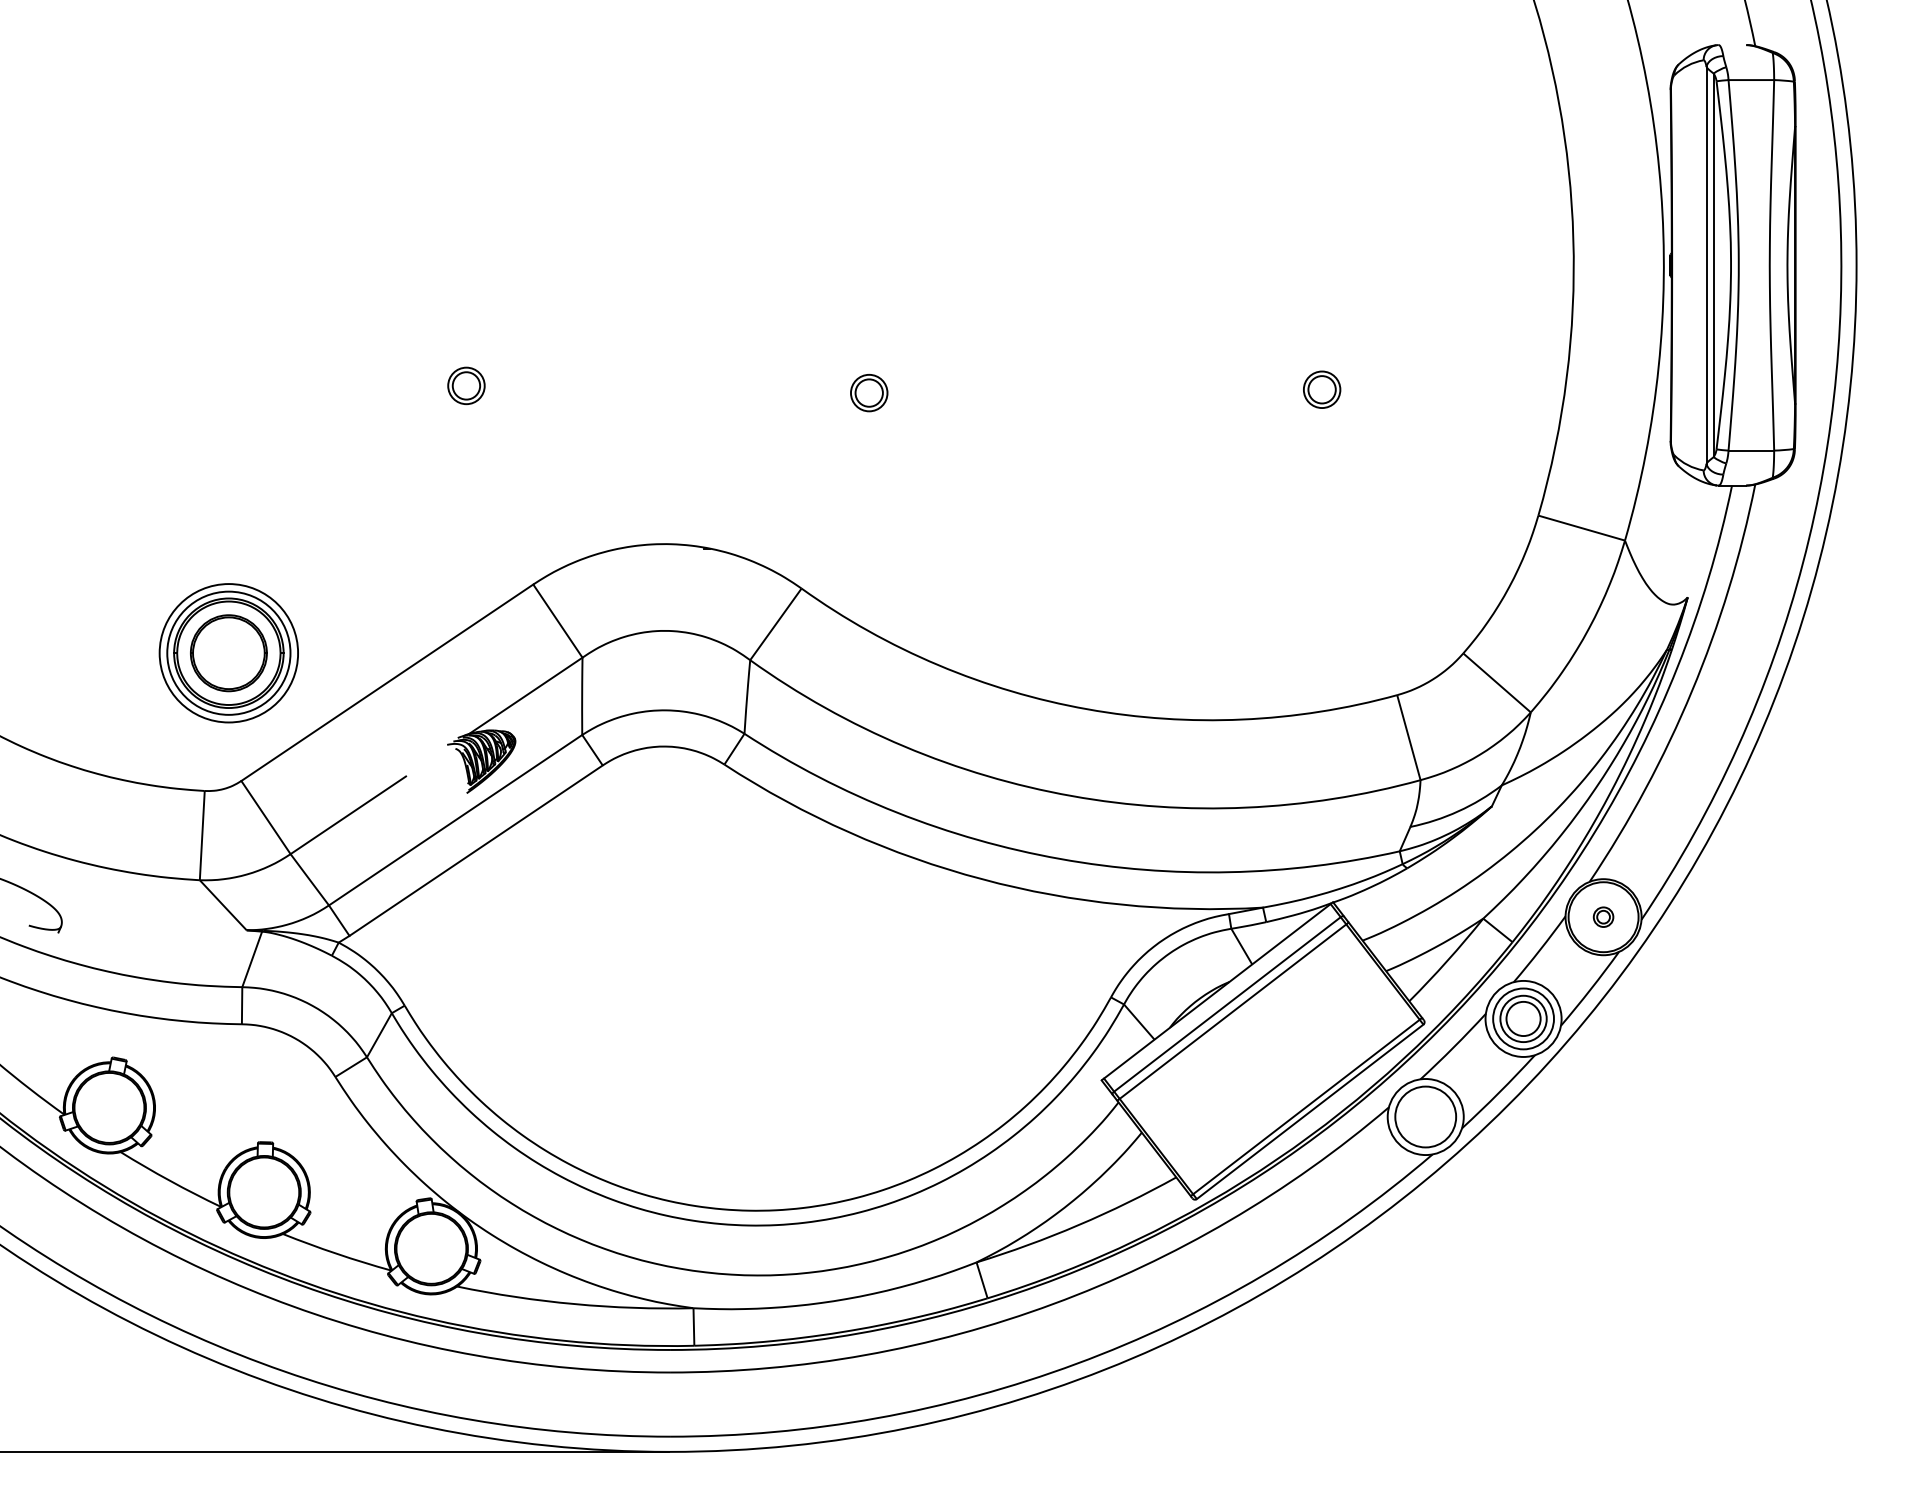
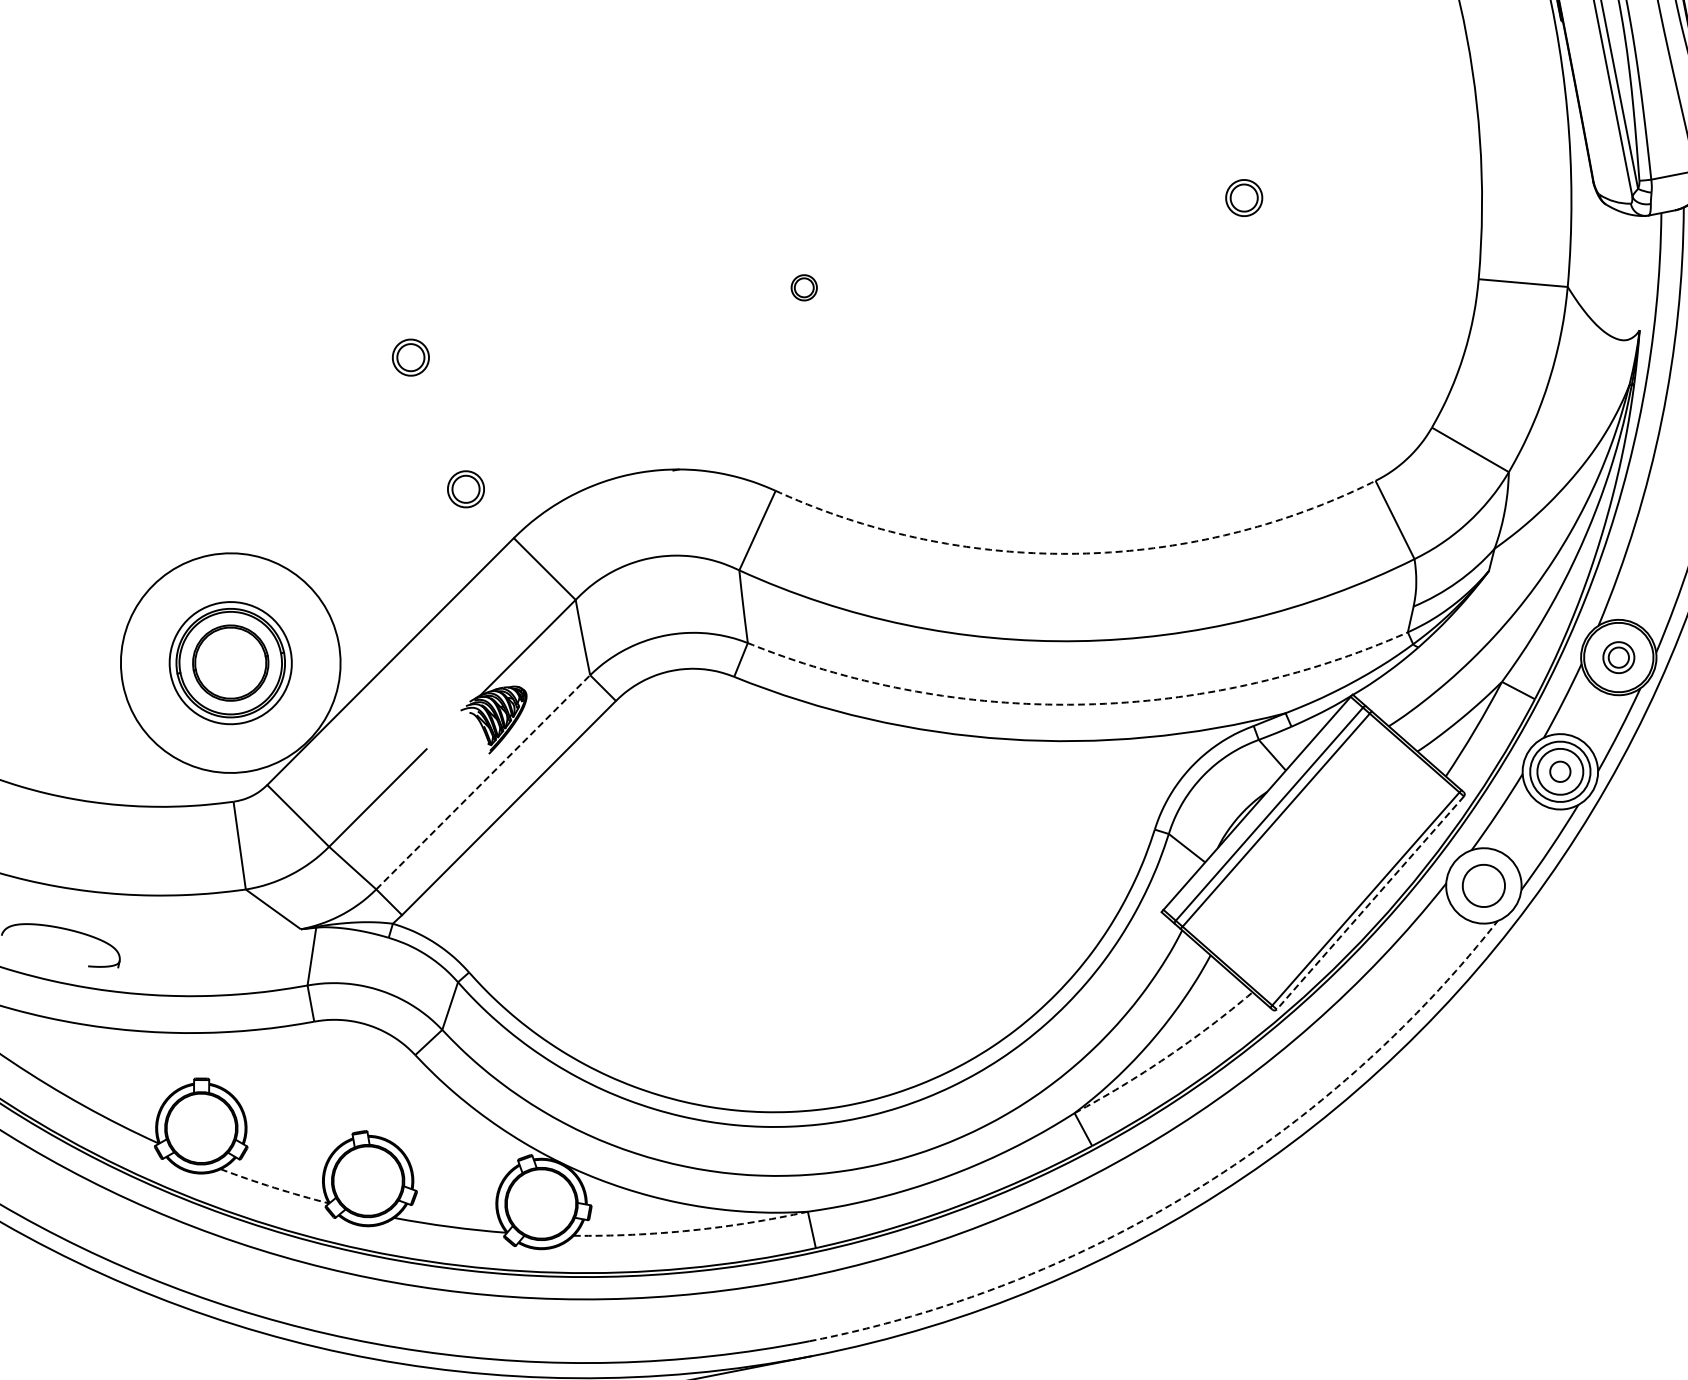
part: (869, 393) -> (804, 288), size x0.7
part: (495, 526) -> (465, 488), added
circle: (228, 653) -> (230, 663), size x1.6
arc: (1087, 709) -> (1076, 553), solid -> dashed
line: (455, 820) -> (483, 782), solid -> dashed
arc: (1060, 858) -> (1079, 704), solid -> dashed
part: (1603, 916) -> (1618, 656), size x1.6
circle: (1523, 1018) -> (1560, 771), size x0.6
line: (1310, 1111) -> (1370, 902), solid -> dashed
circle: (1425, 1116) -> (1483, 885), size x0.7
arc: (170, 1180) -> (274, 1187), solid -> dashed
arc: (1078, 1225) -> (1166, 1057), solid -> dashed
arc: (574, 1304) -> (691, 1230), solid -> dashed
arc: (1076, 1363) -> (1191, 1192), solid -> dashed

